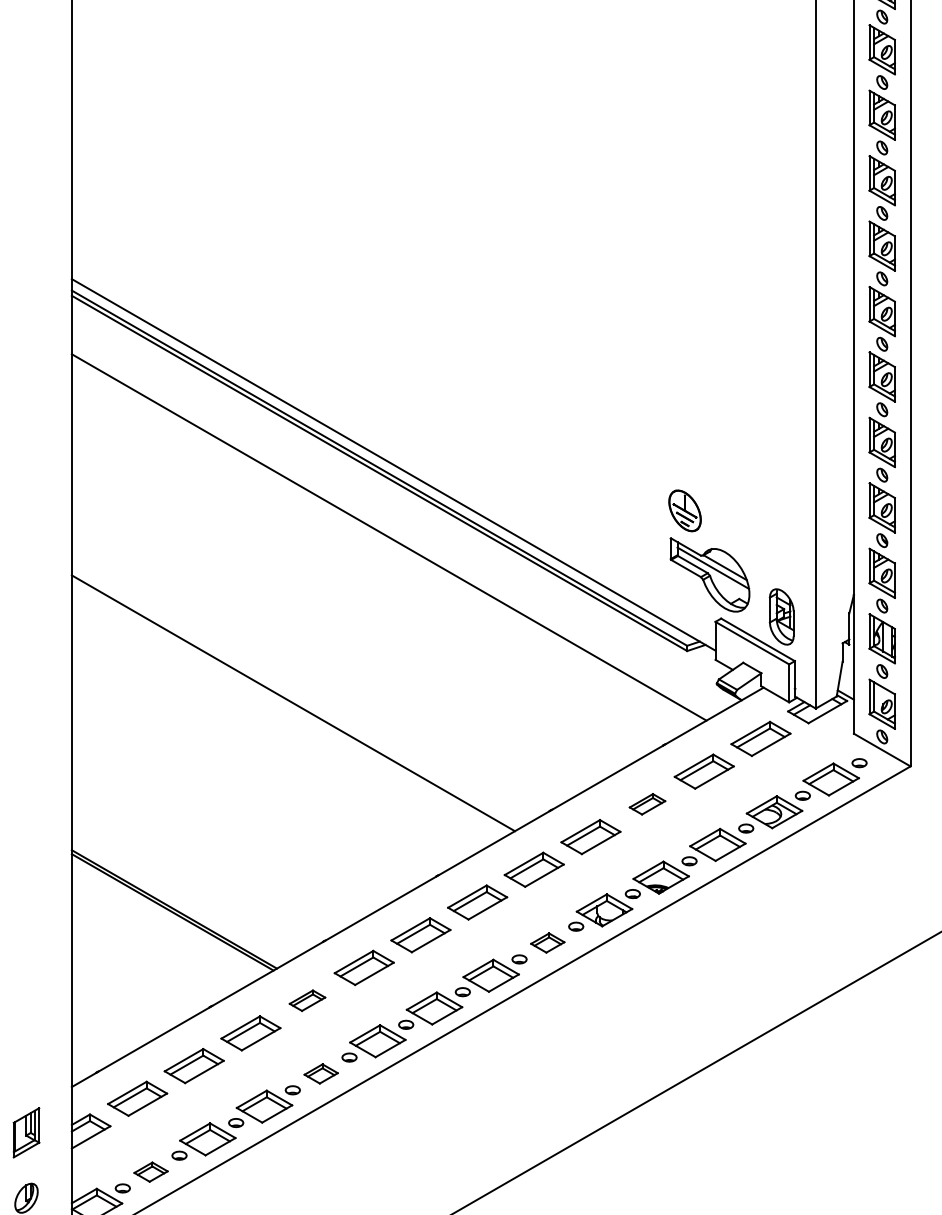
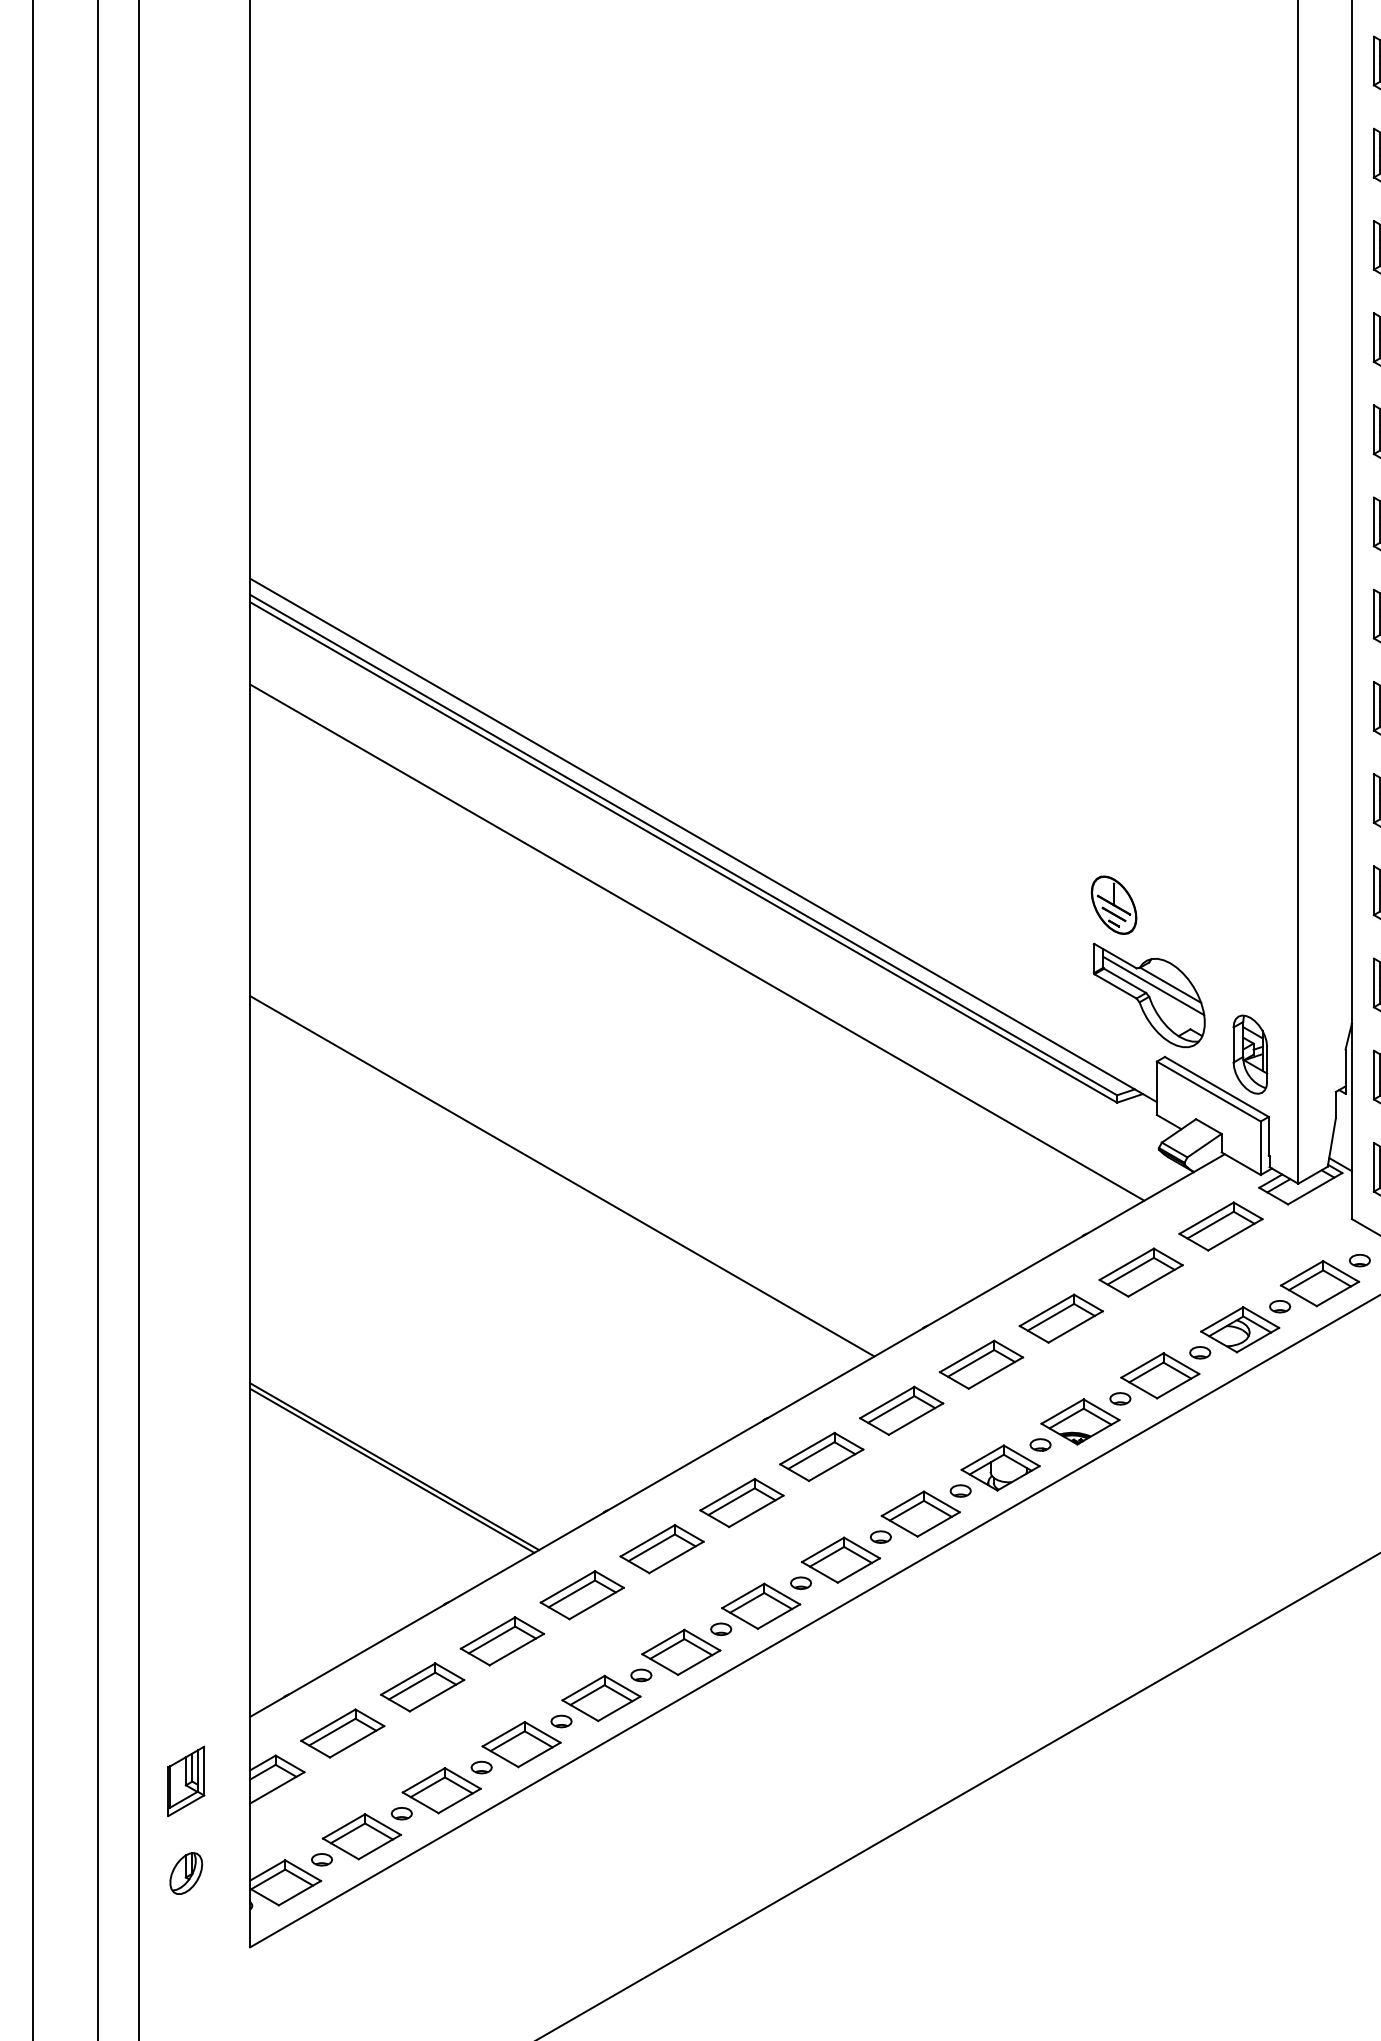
part: (647, 804) -> (1060, 1318), size x1.67
part: (547, 942) -> (920, 1513), size x1.67
part: (307, 1000) -> (581, 1595), size x1.67
part: (321, 1073) -> (601, 1698), size x1.67
part: (150, 1171) -> (361, 1836), size x1.67

